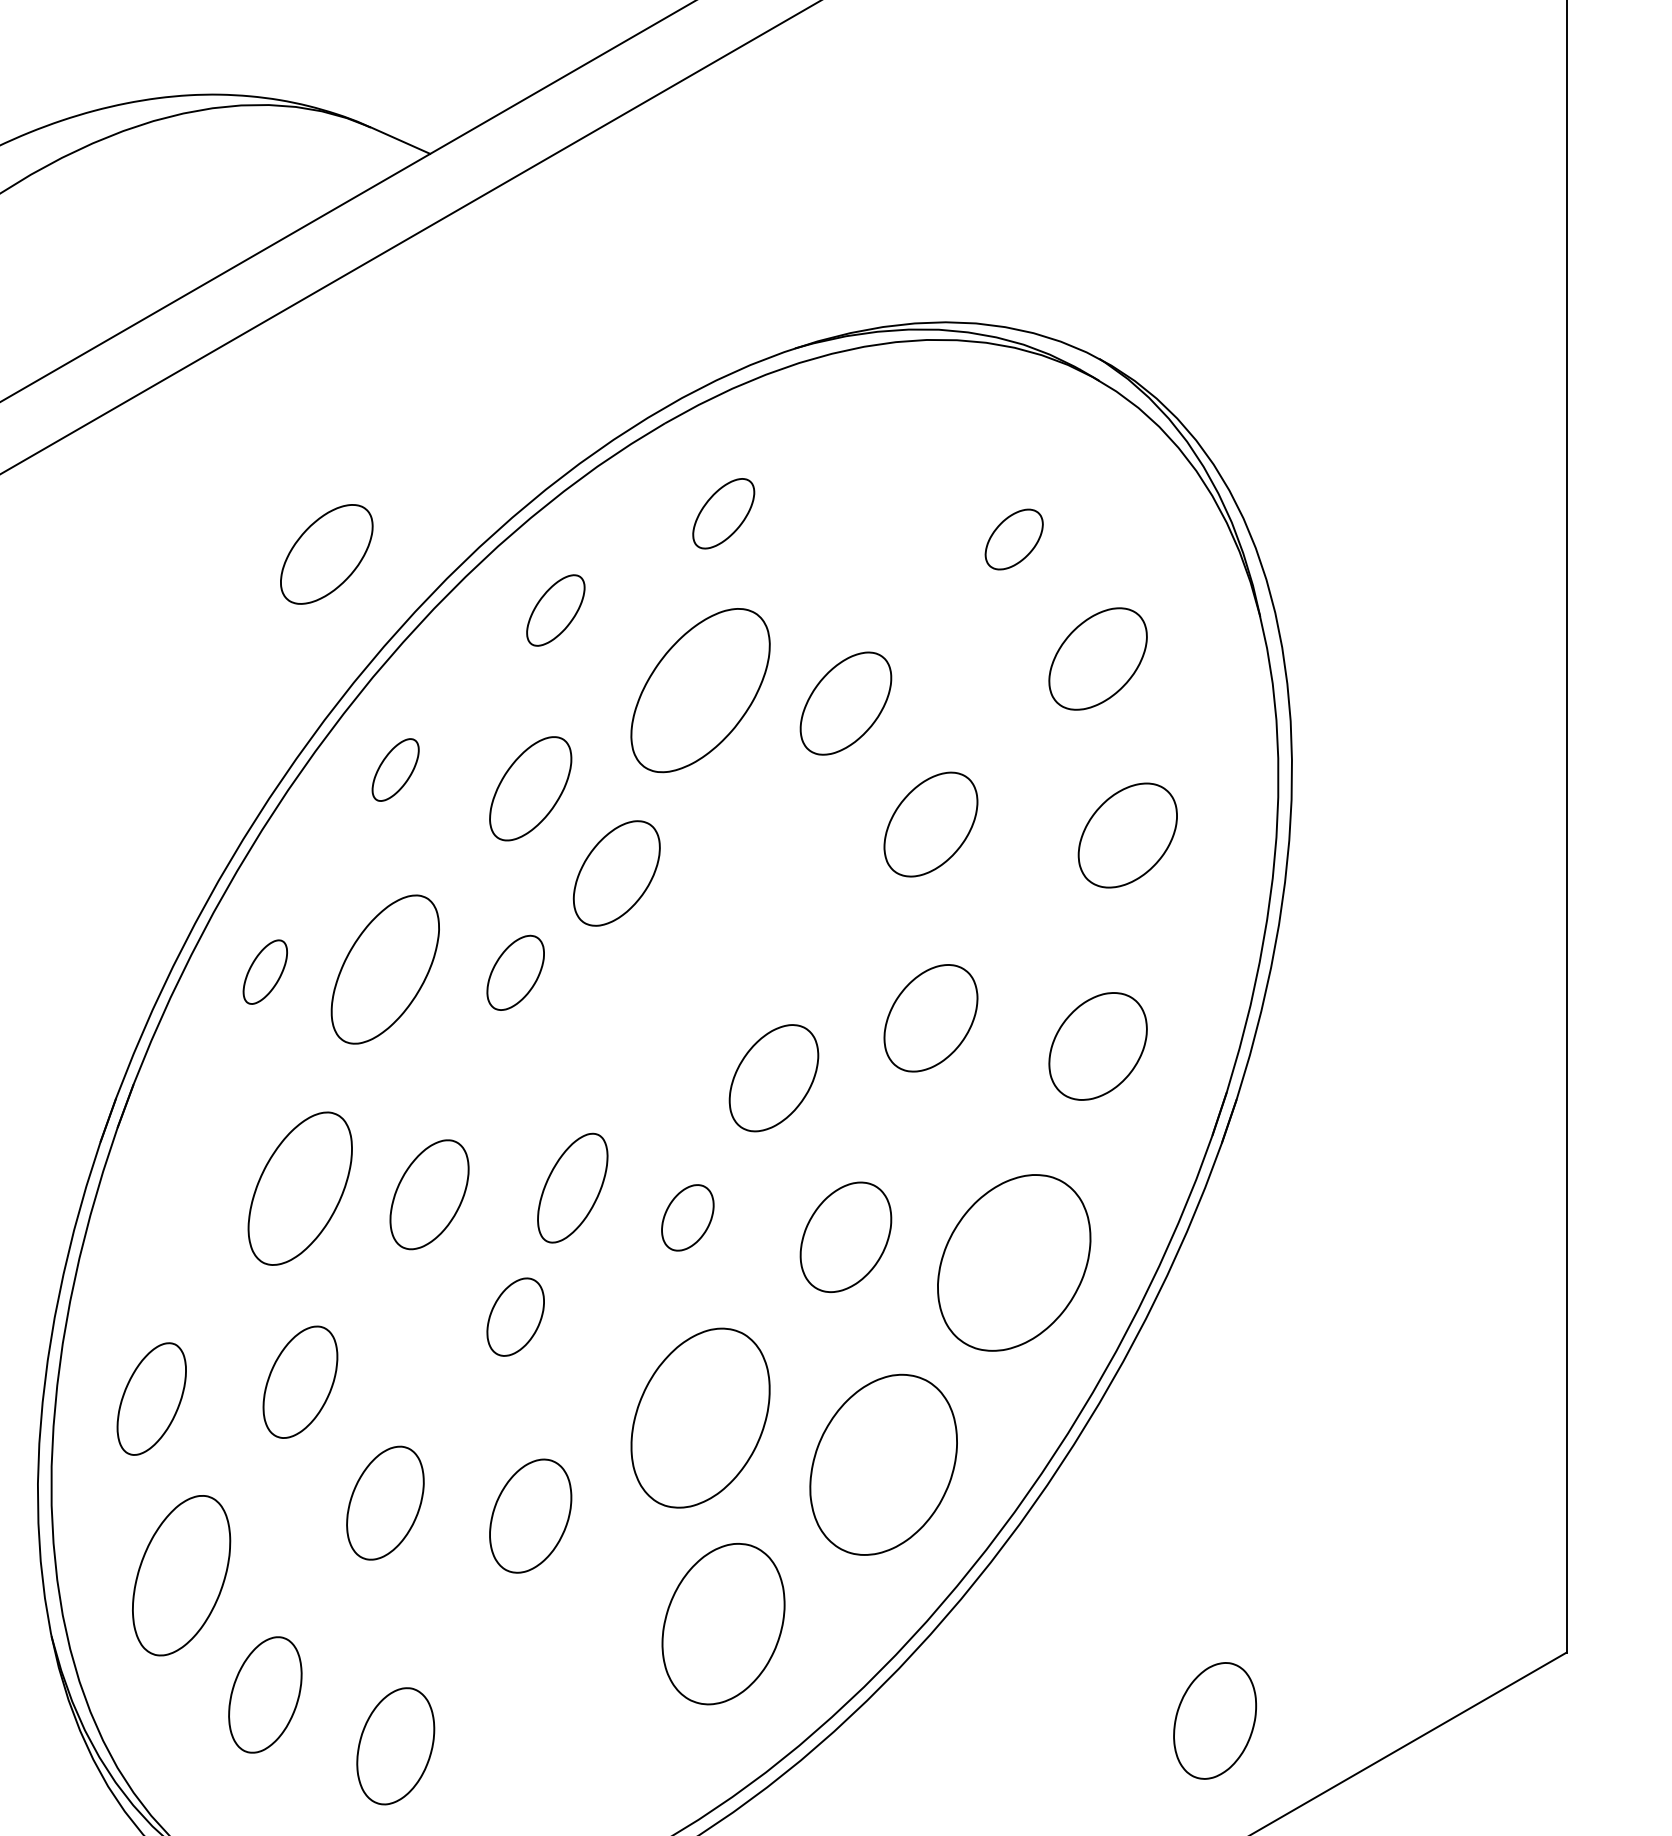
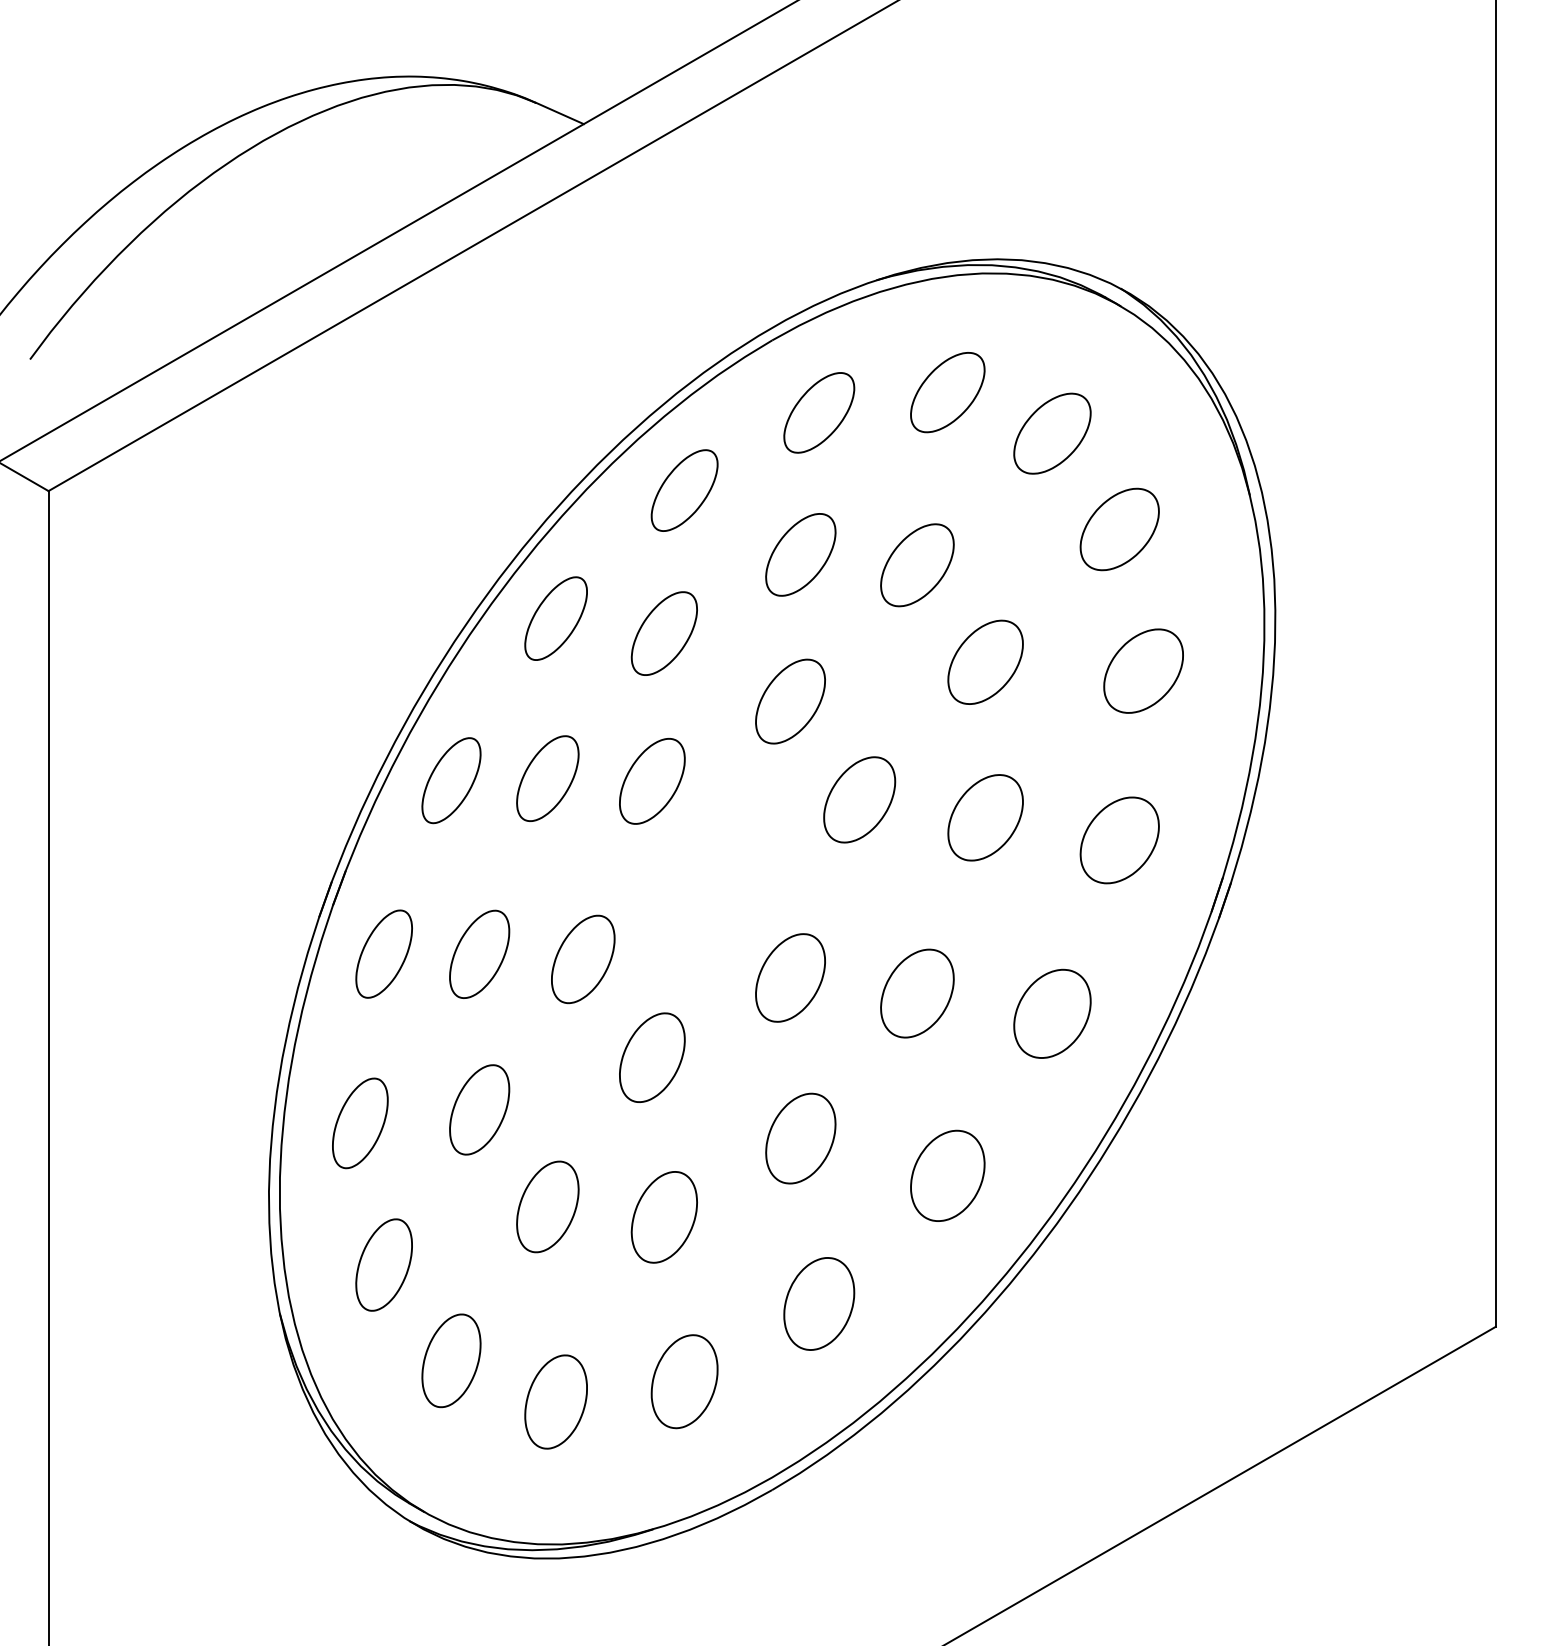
part: (723, 513) -> (819, 412), size x1.43
part: (1014, 539) -> (1052, 433), size x1.67
part: (326, 554) -> (947, 392), moved
part: (555, 610) -> (684, 490), size x1.43
part: (700, 690) -> (800, 554), size x0.62
part: (394, 769) -> (555, 618), size x1.67
part: (616, 873) -> (790, 701), moved
part: (384, 969) -> (547, 778), size x0.71
part: (265, 971) -> (451, 780), size x1.67
part: (515, 973) -> (652, 781), size x1.43
part: (773, 1077) -> (859, 799), moved
part: (300, 1187) -> (479, 953), size x0.71
part: (571, 1187) -> (383, 953), moved
part: (687, 1217) -> (790, 977), size x1.67
part: (1014, 1262) -> (1052, 1013), size x0.62
part: (515, 1316) -> (652, 1057), size x1.43
part: (700, 1417) -> (800, 1138), size x0.62
part: (883, 1464) -> (947, 1175), size x0.62
part: (180, 1574) -> (383, 1264), size x0.71
part: (723, 1623) -> (819, 1303), size x0.71
part: (1214, 1720) -> (684, 1381), moved

